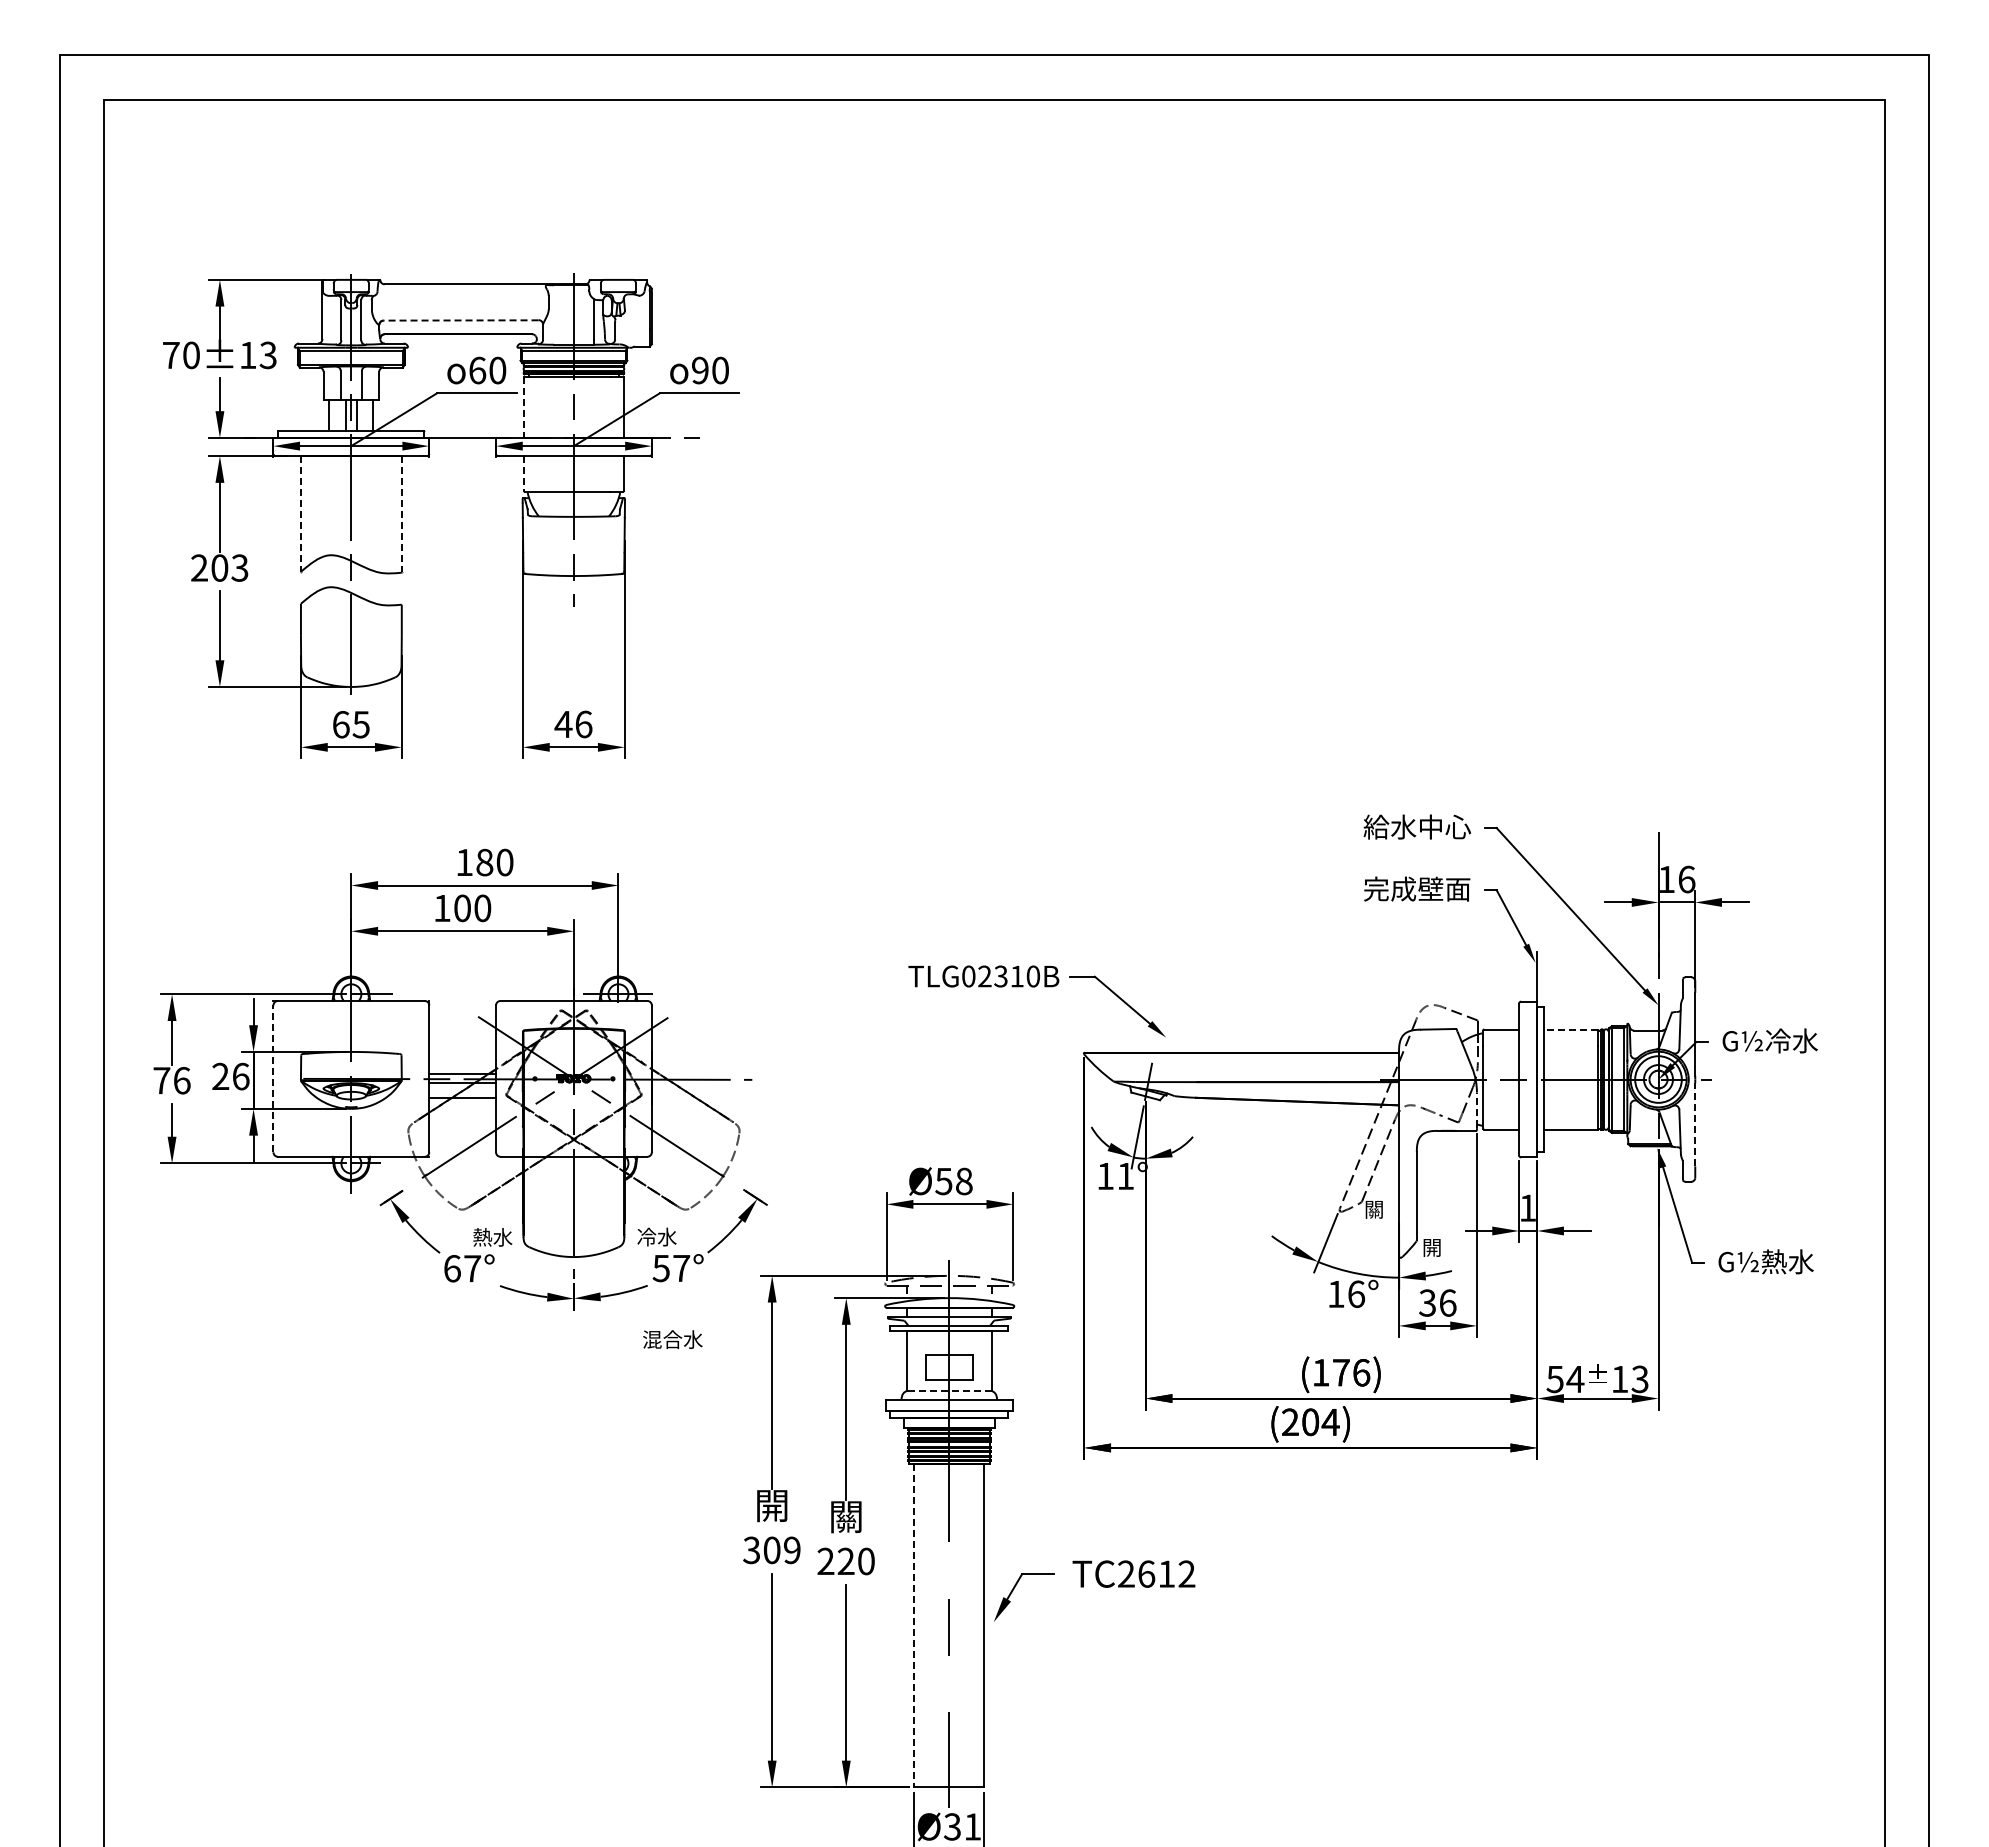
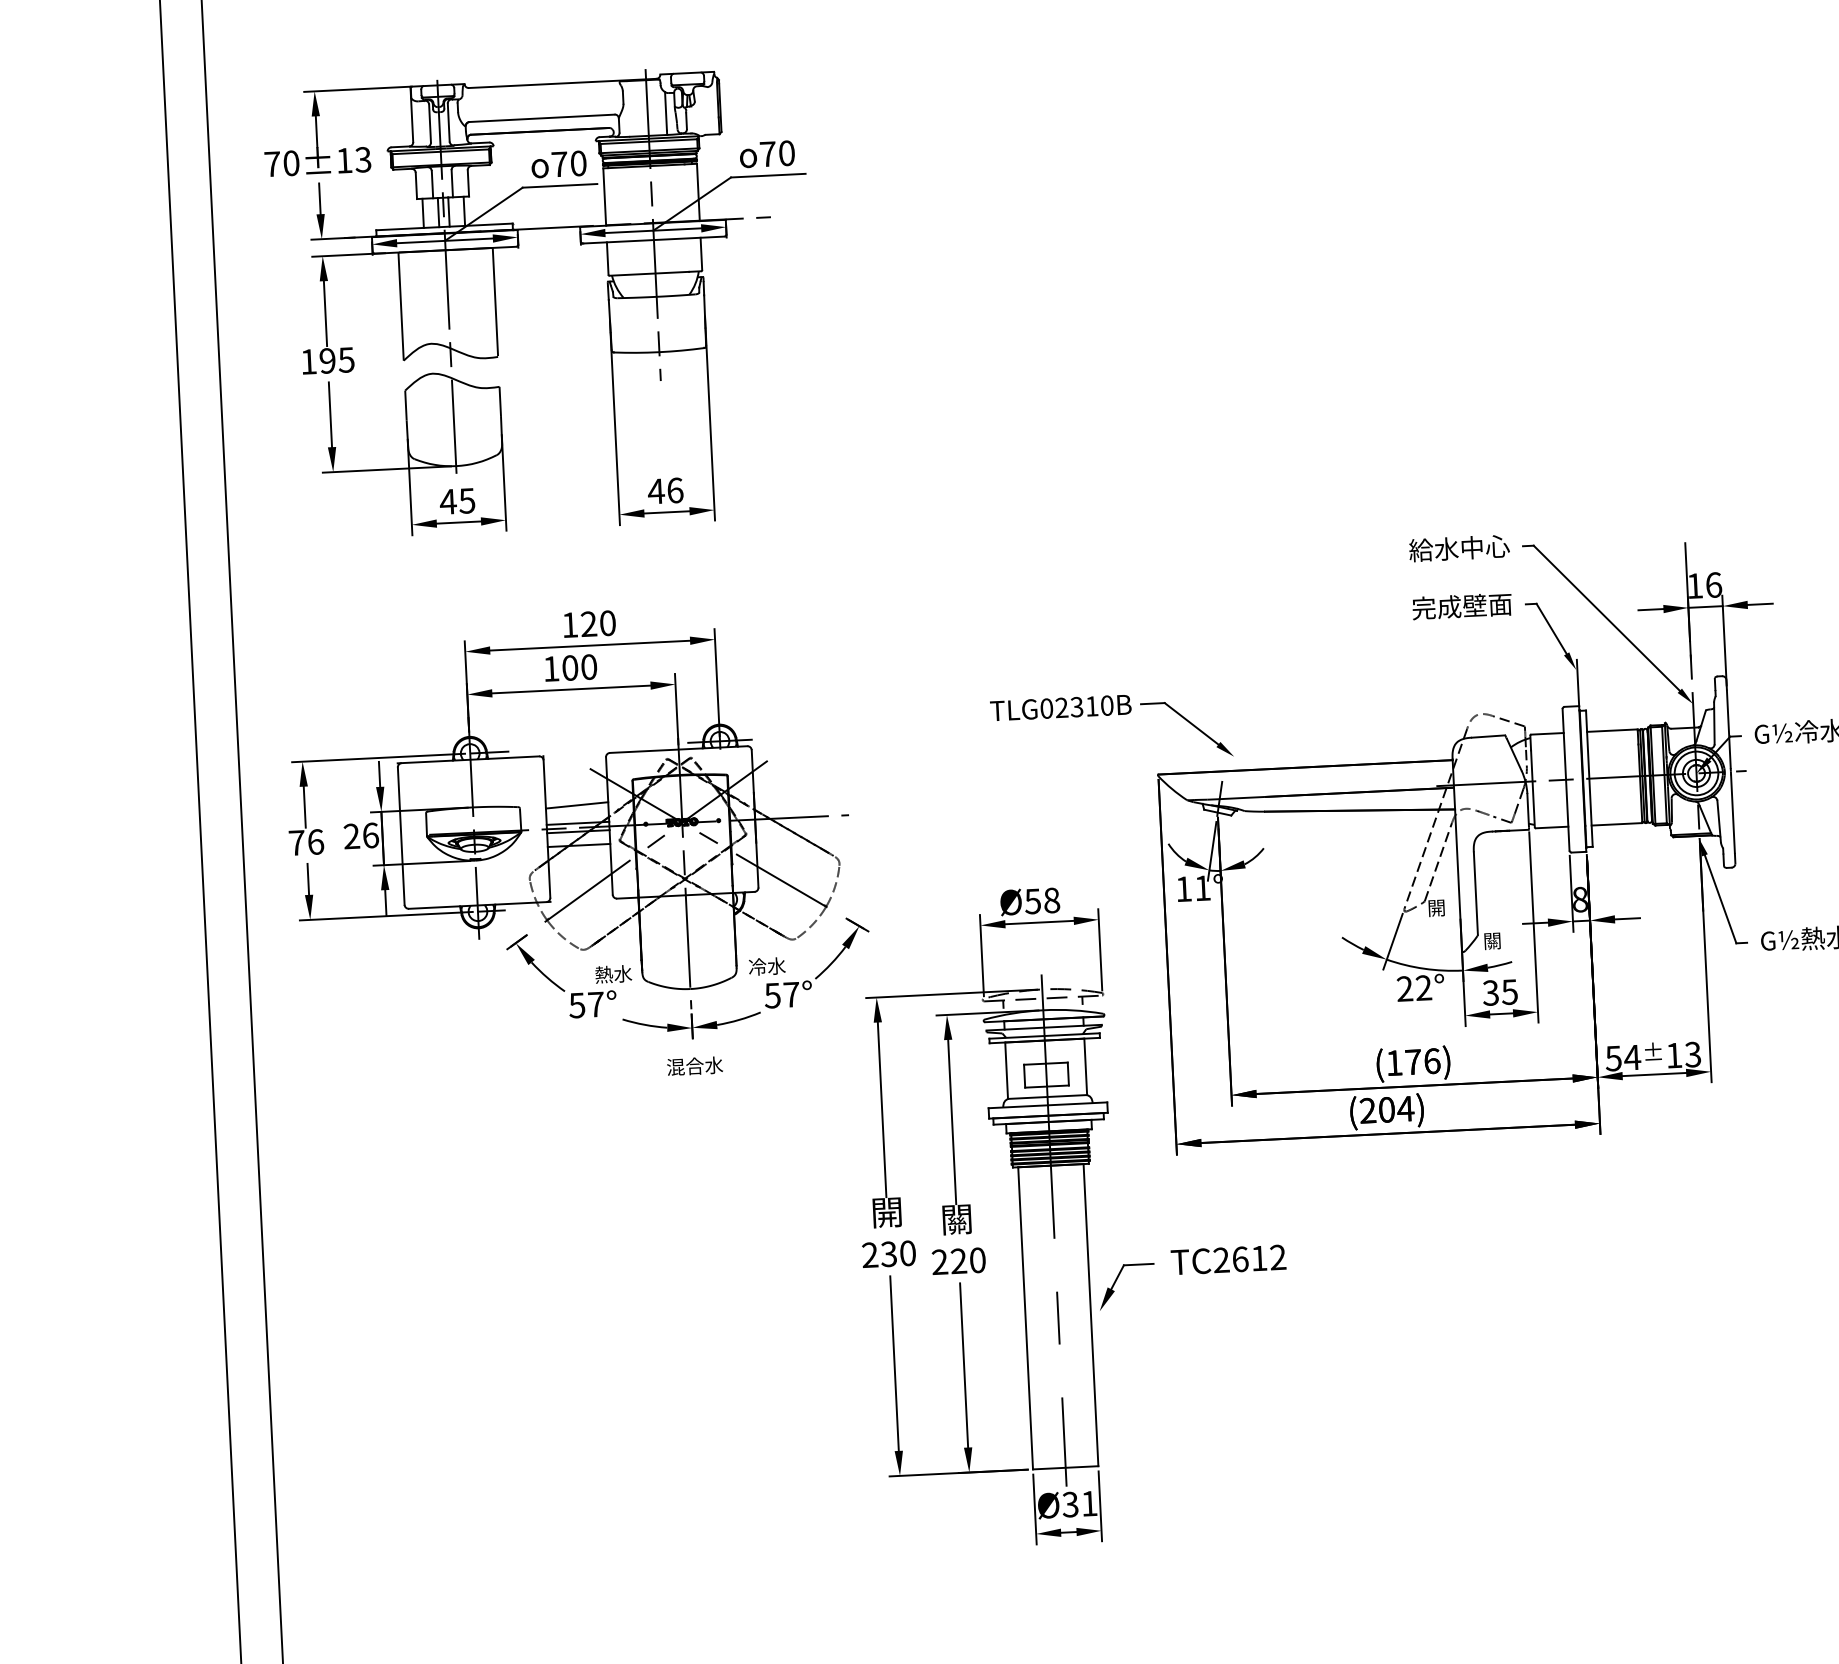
line: (460, 320) -> (541, 118), dashed -> solid
text: (477, 370) -> (559, 164), 60 -> 70
text: (700, 370) -> (768, 154), 90 -> 70
line: (523, 407) -> (604, 196), dashed -> solid
line: (523, 473) -> (607, 258), dashed -> solid
line: (300, 514) -> (400, 307), dashed -> solid
line: (401, 514) -> (495, 302), dashed -> solid
text: (219, 567) -> (327, 360), 203 -> 195
text: (340, 724) -> (447, 501), 65 -> 45
text: (484, 862) -> (588, 624), 180 -> 120
line: (1570, 1029) -> (1611, 730), dashed -> solid
line: (462, 1054) -> (576, 804), added
line: (273, 1078) -> (401, 835), dashed -> solid
line: (1476, 1109) -> (1527, 809), dashed -> solid
line: (1695, 1124) -> (1733, 813), dashed -> solid
text: (1527, 1207) -> (1579, 899), 1 -> 8
text: (1374, 1210) -> (1436, 908), 關 -> 開
text: (1432, 1248) -> (1492, 941), 開 -> 關
text: (451, 1268) -> (576, 1005), 67° -> 57°
text: (1346, 1294) -> (1414, 988), 16° -> 22°
text: (1447, 1302) -> (1509, 991), 36 -> 35
text: (672, 1339) -> (694, 1066), moved
line: (949, 1390) -> (1047, 1096), dashed -> solid
text: (771, 1550) -> (888, 1254), 309 -> 230
line: (914, 1625) -> (1025, 1318), dashed -> solid

